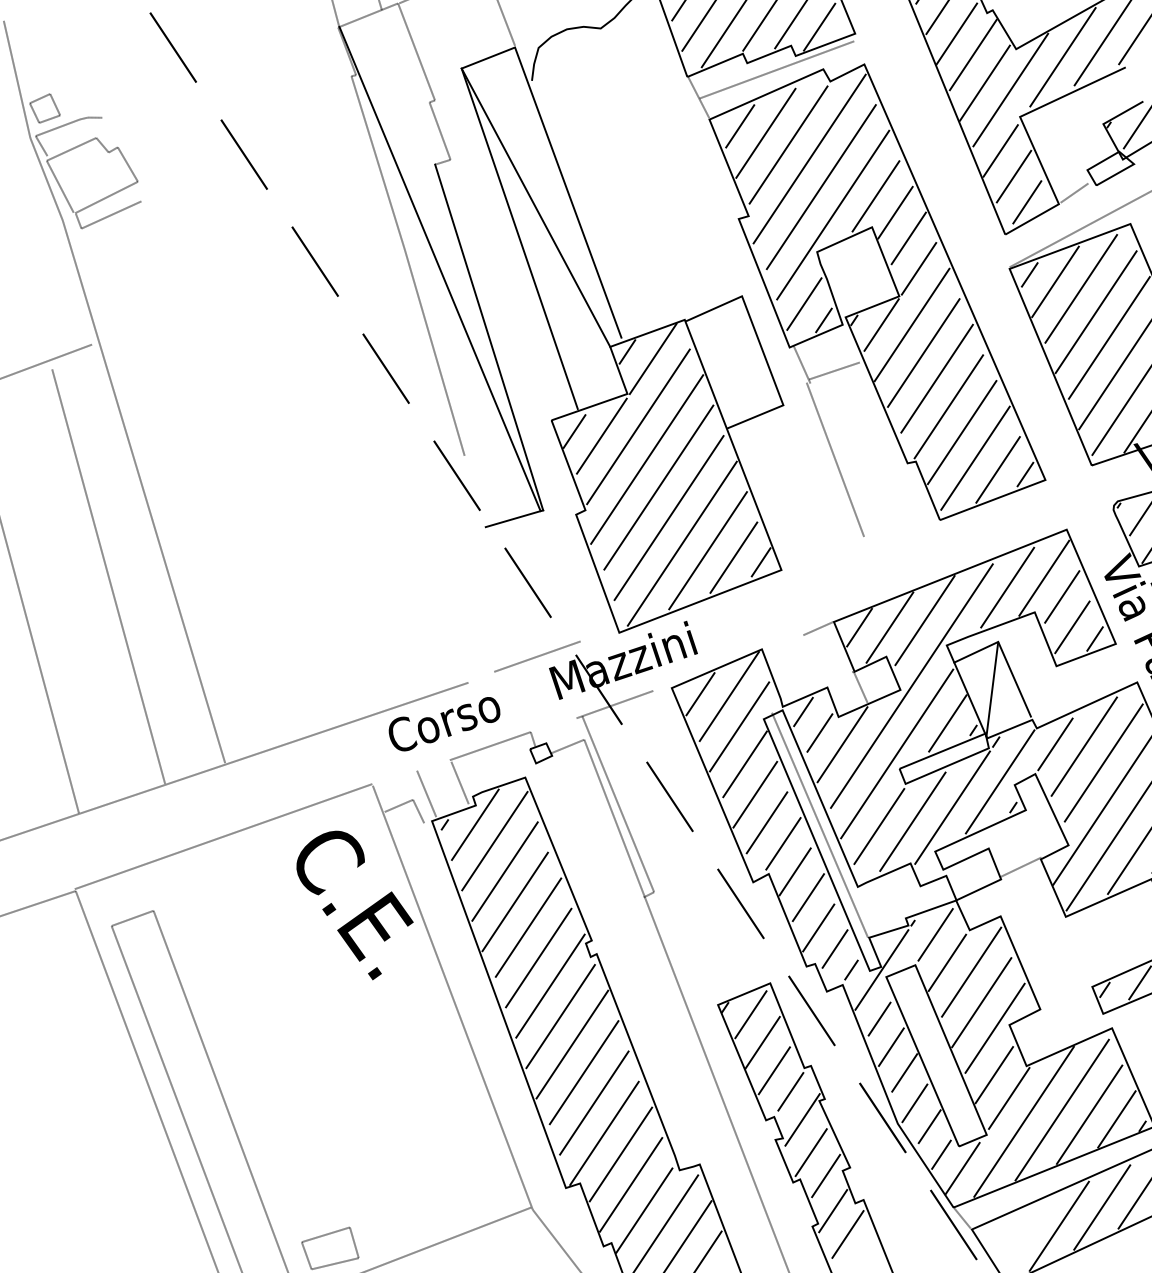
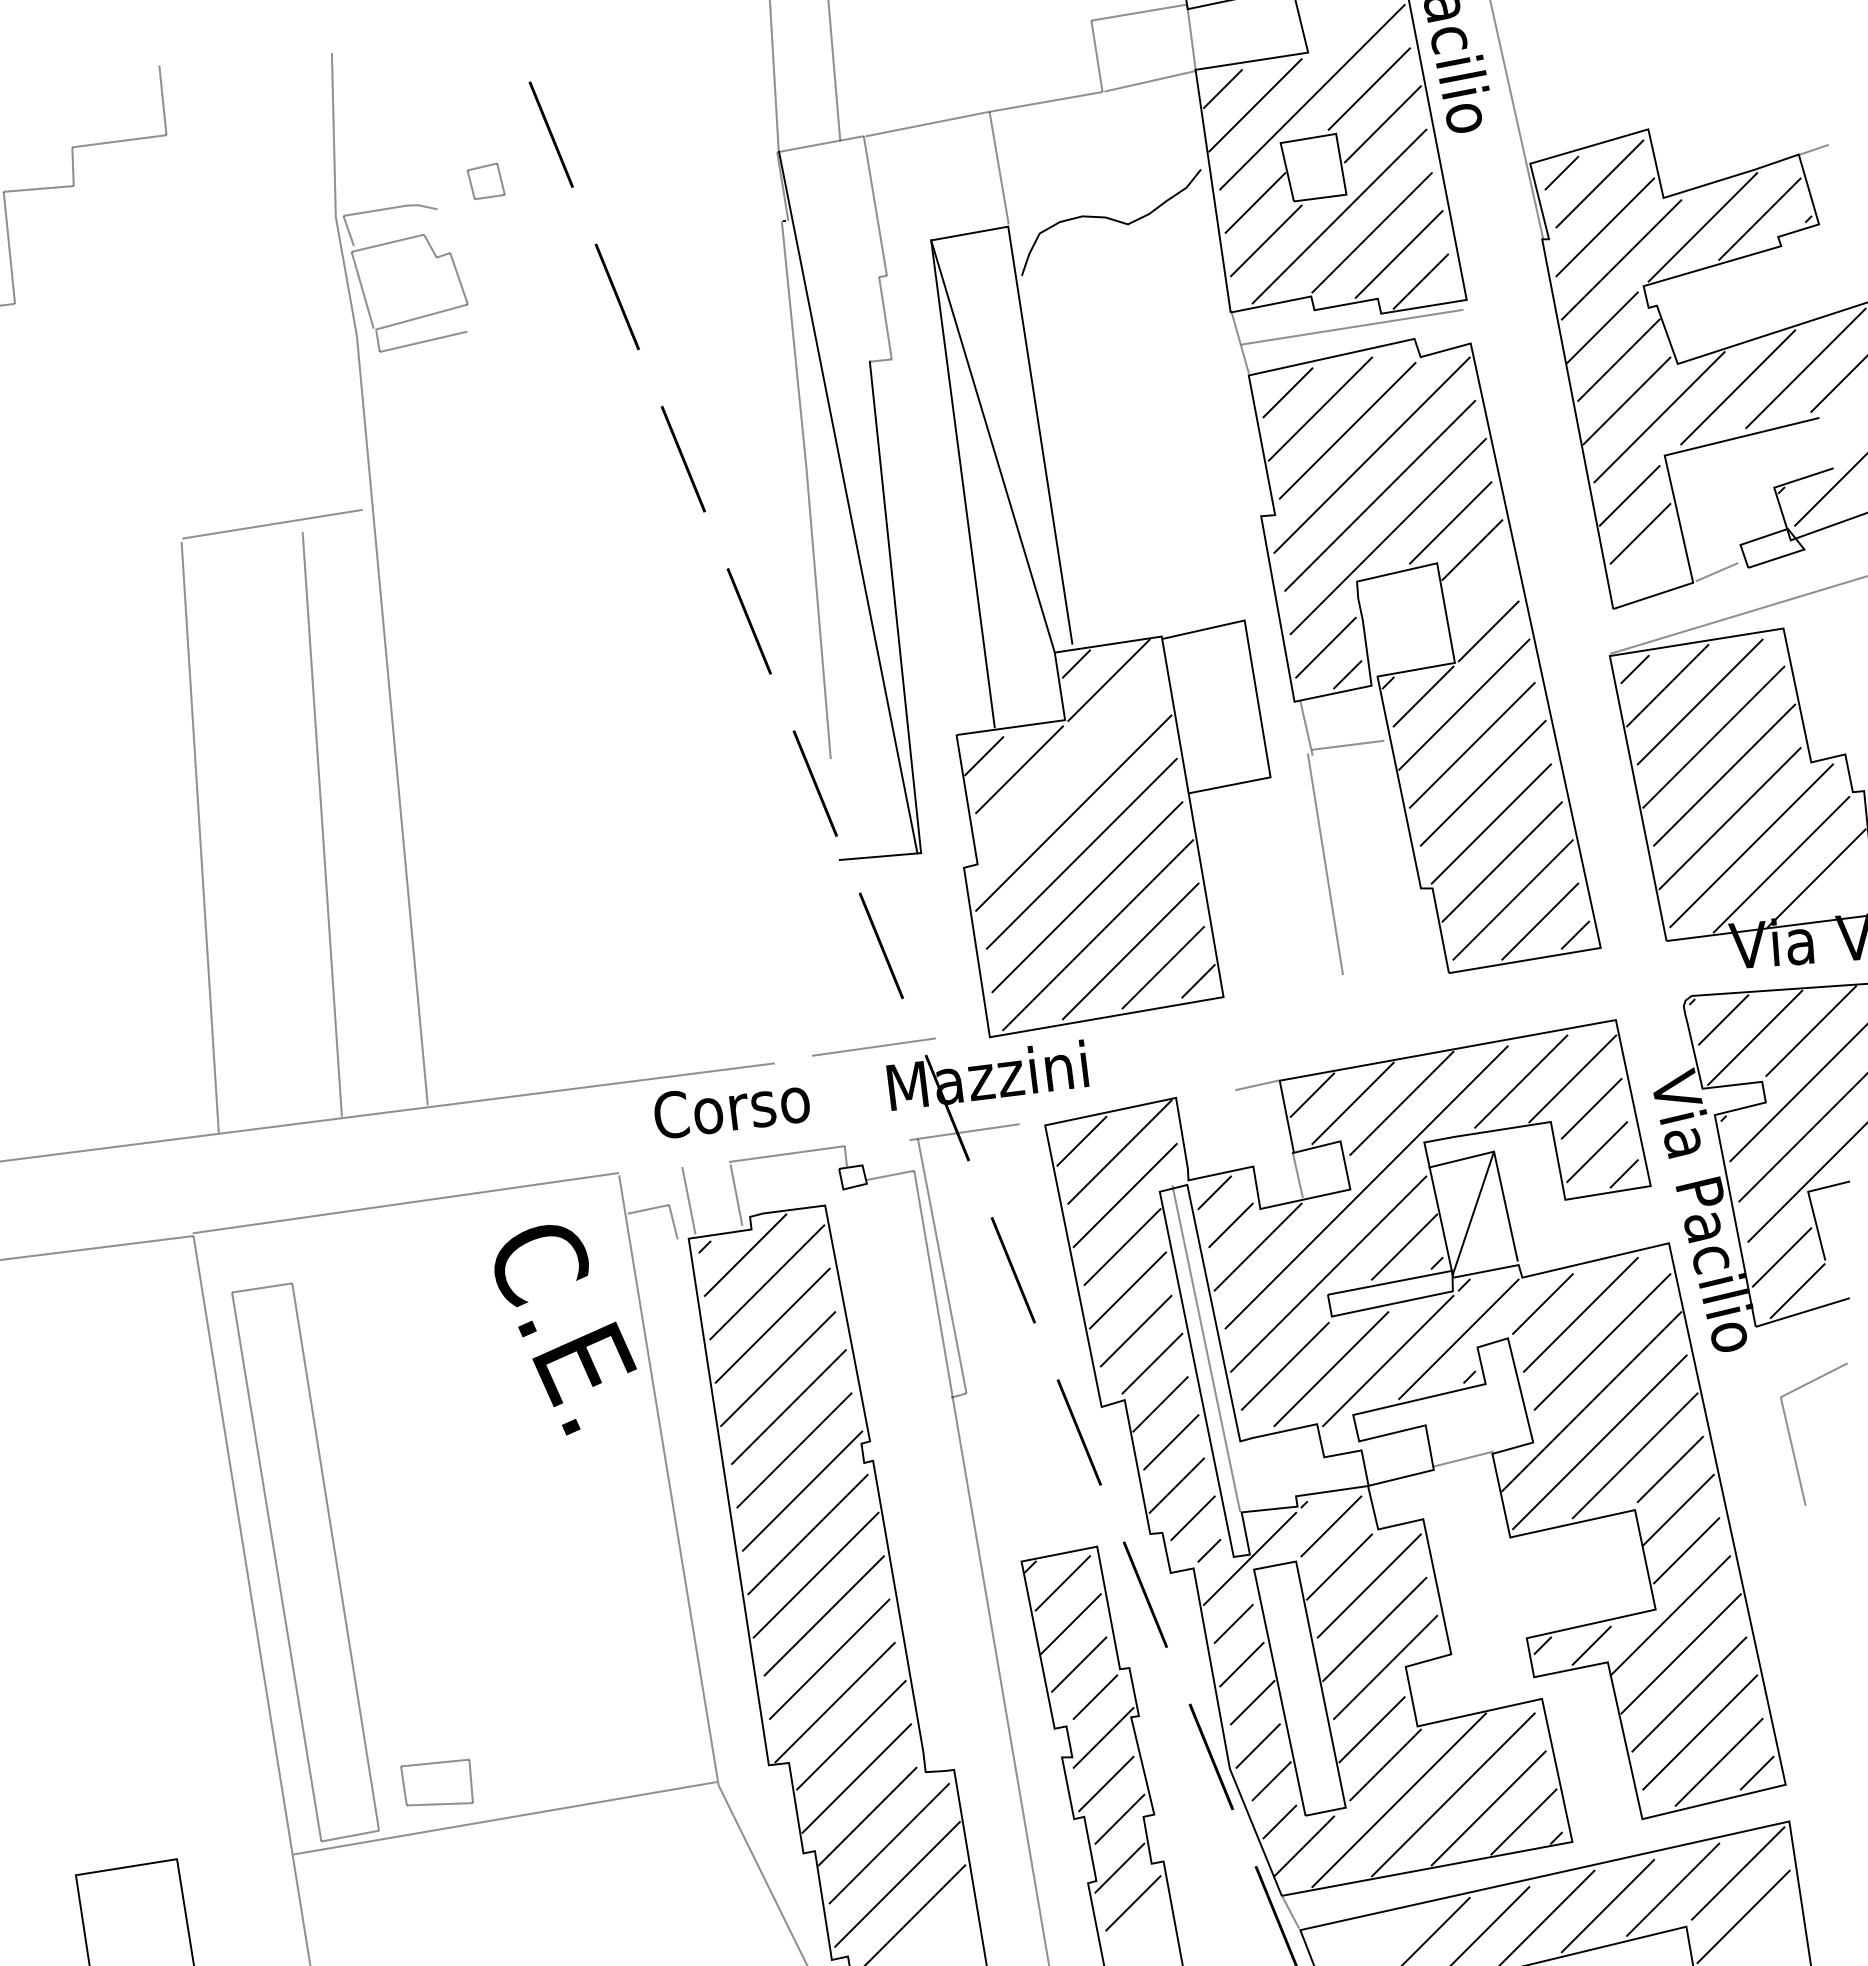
part: (44, 107) -> (486, 180), moved
line: (1027, 202) -> (1651, 571), removed
line: (908, 237) -> (1483, 587), removed
line: (638, 426) -> (1070, 766), removed

